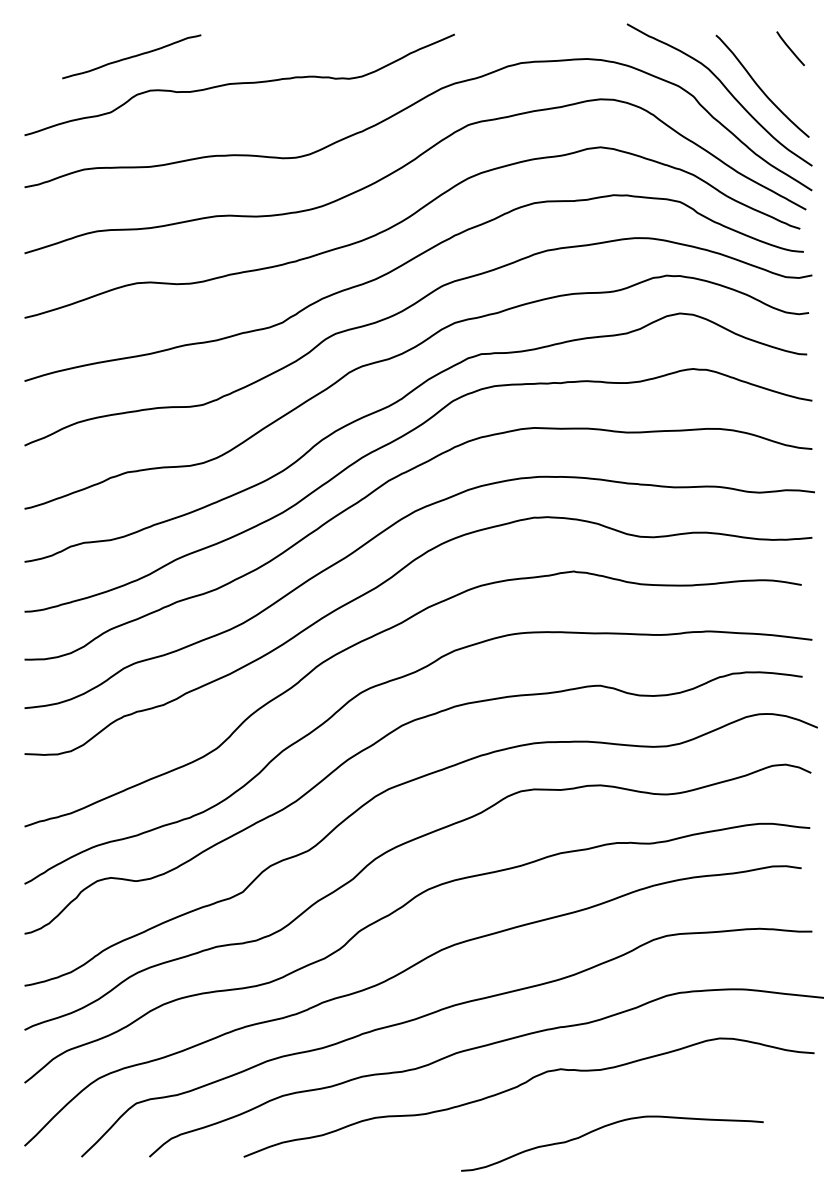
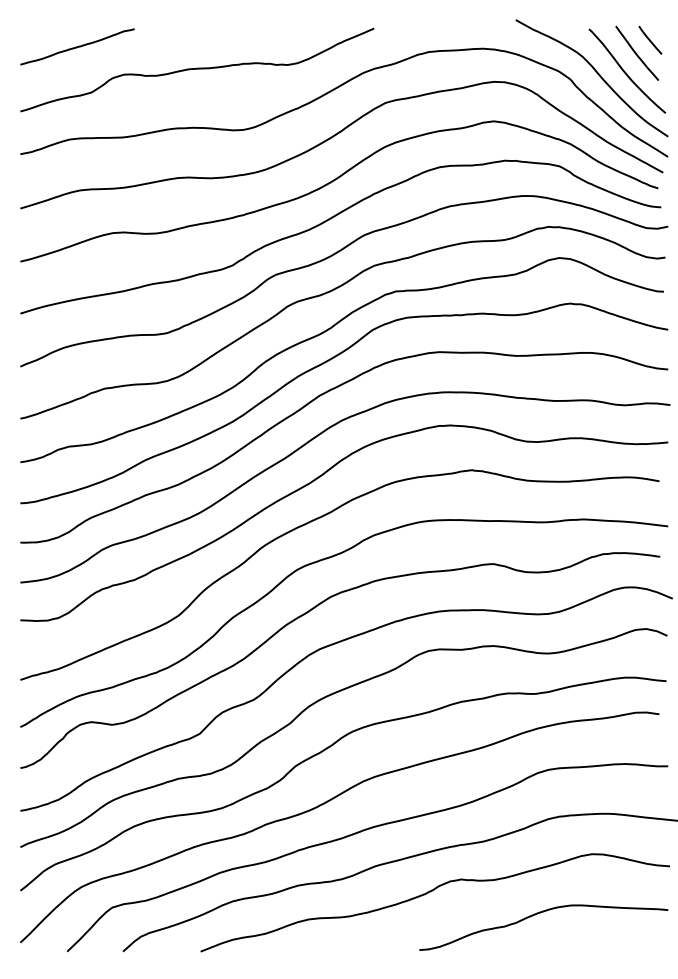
curve: (131, 56) -> (77, 46), moved
curve: (773, 63) -> (636, 52), added
curve: (608, 1126) -> (540, 913), moved

